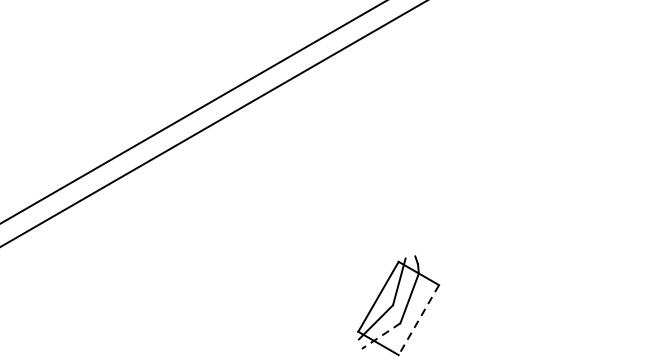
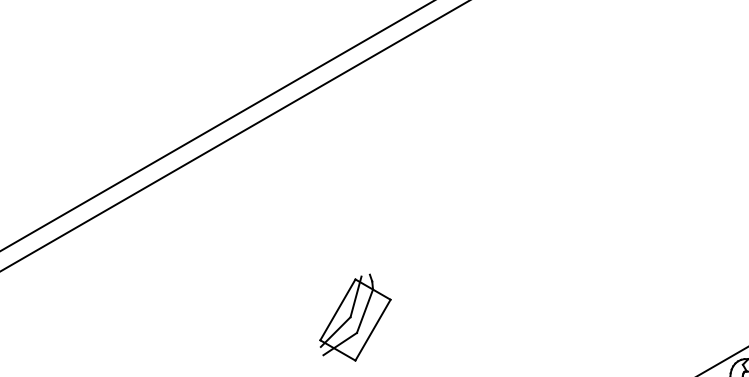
line: (418, 320) -> (372, 330), dashed -> solid
line: (380, 336) -> (339, 344), dashed -> solid

